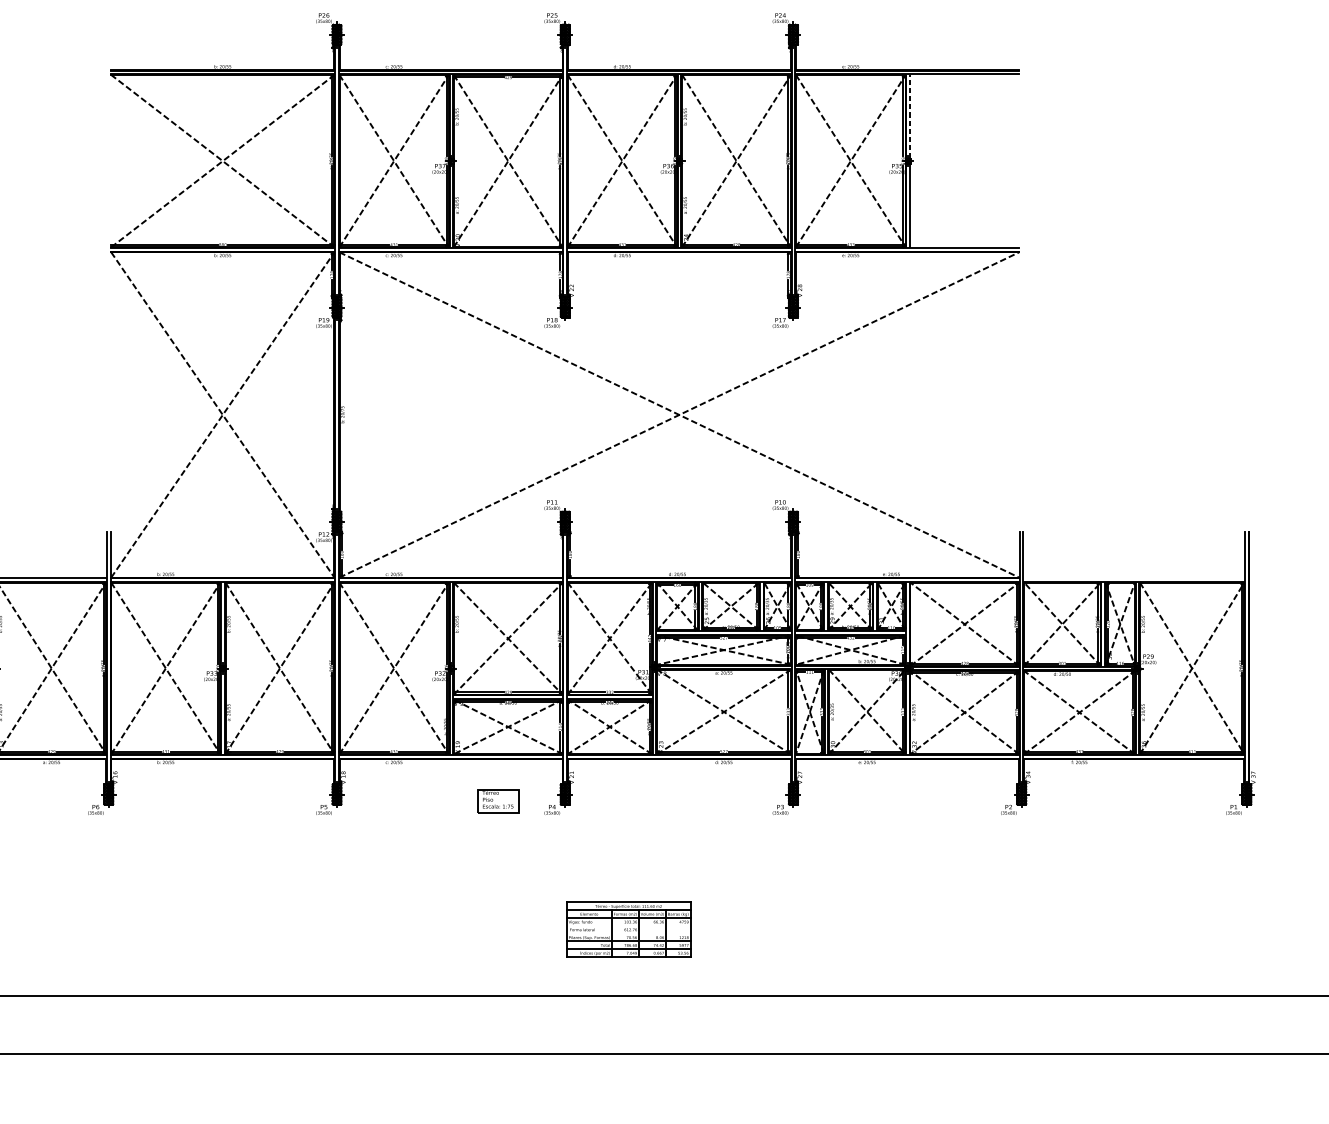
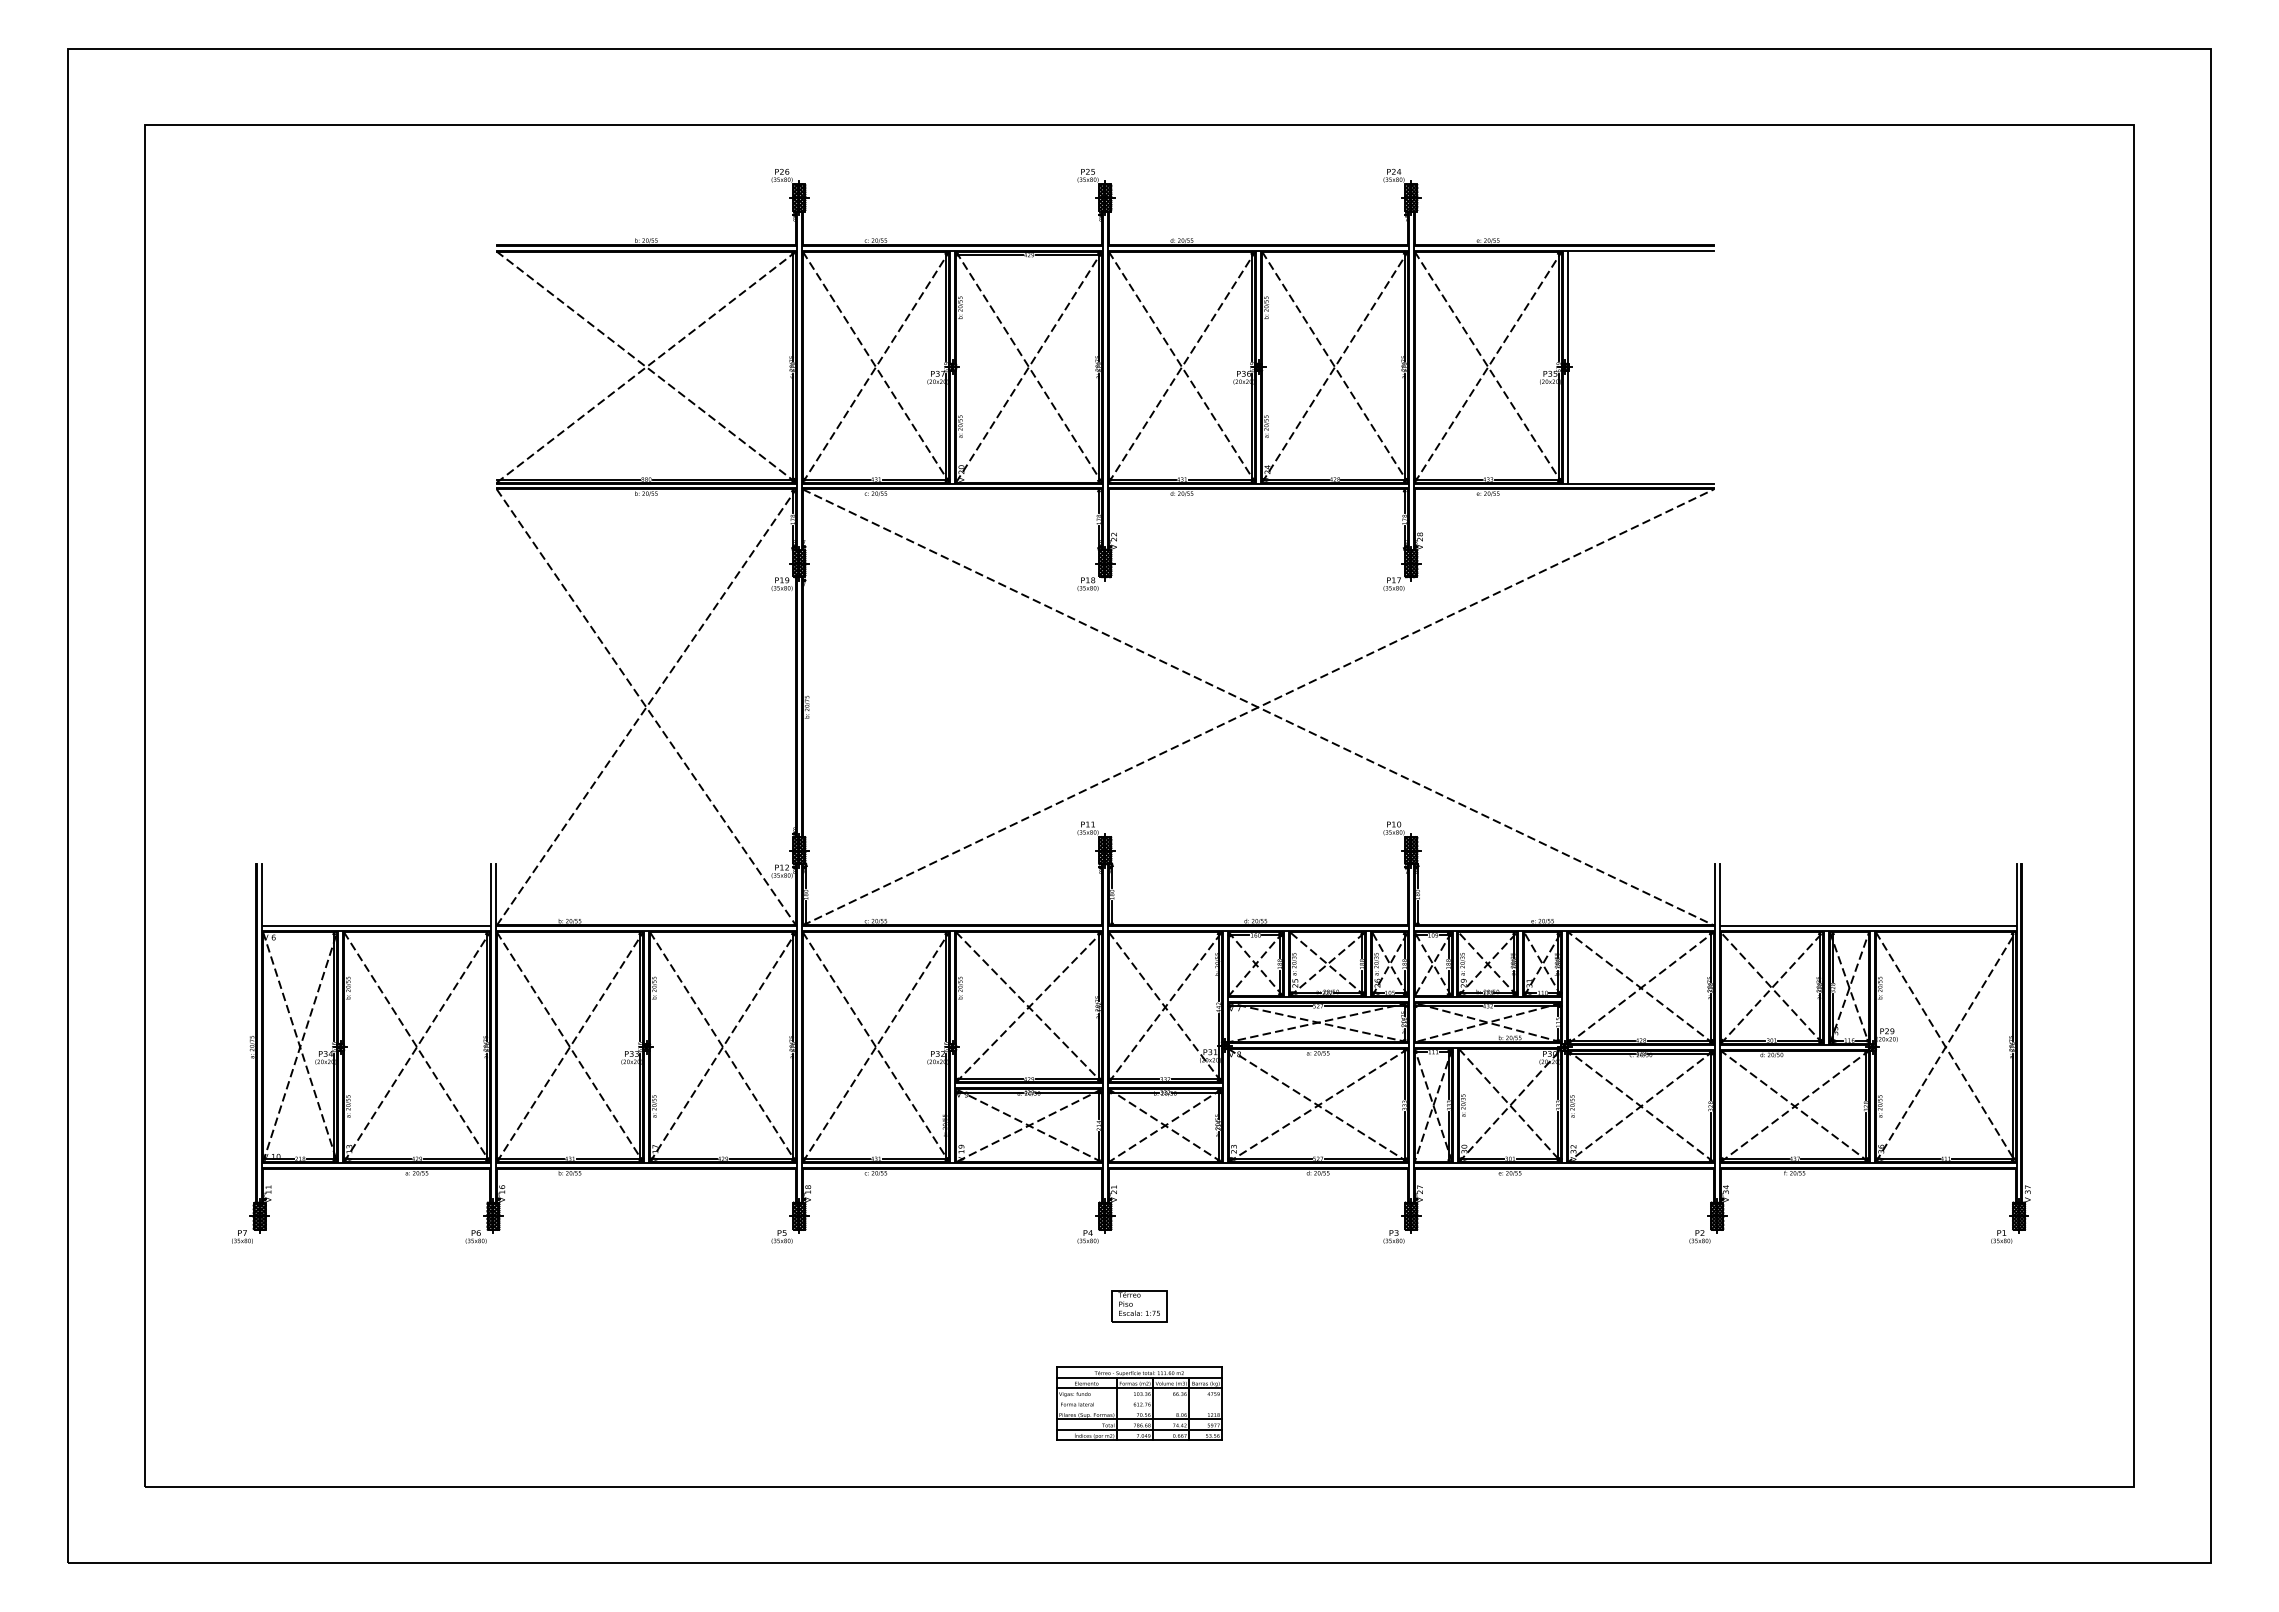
line: (909, 116) -> (1567, 307), dashed -> solid
line: (1133, 578) -> (1867, 926), added
part: (498, 801) -> (1139, 1306), moved
part: (628, 929) -> (1139, 1403), moved

